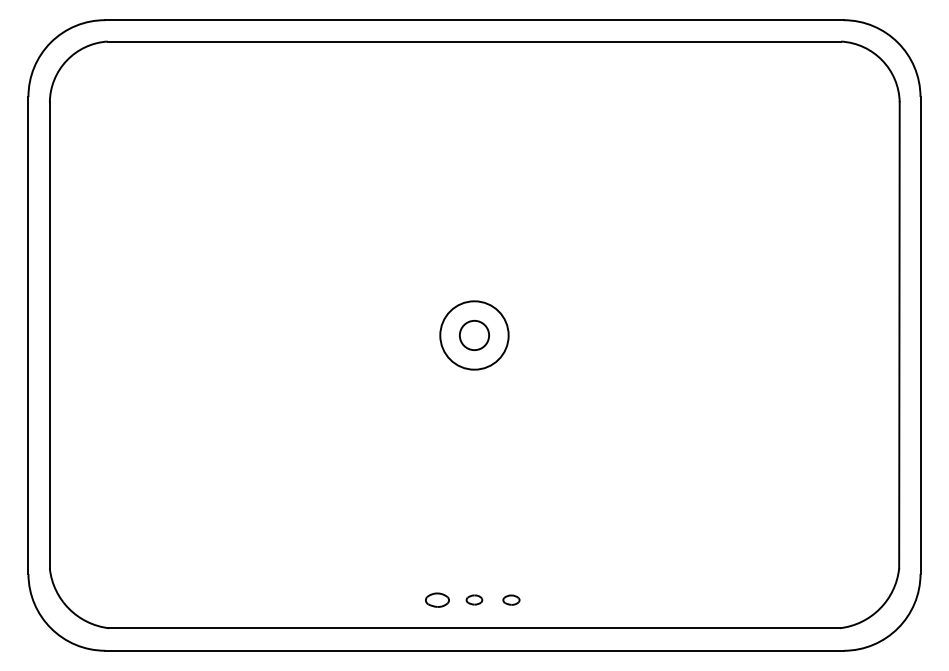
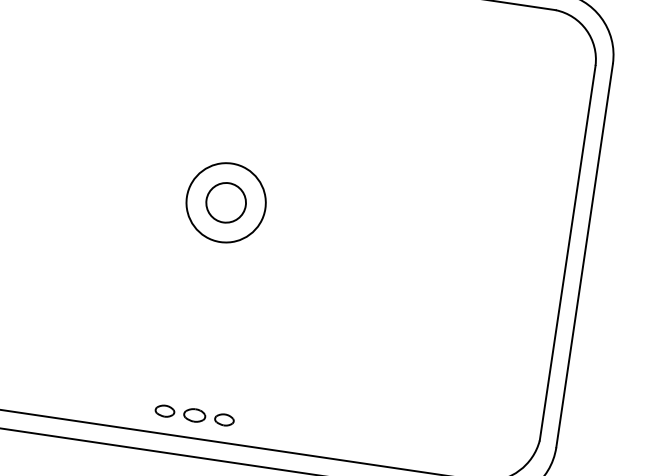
circle: (474, 335) -> (226, 202), size x1.43
circle: (474, 335) -> (226, 202), size x1.67
part: (474, 599) -> (194, 414), size x1.67
part: (511, 599) -> (224, 419), size x1.43

